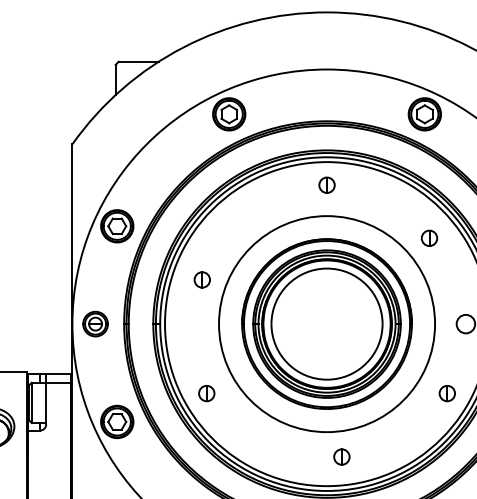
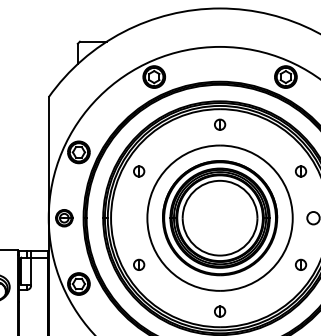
part: (430, 238) -> (301, 171), moved
part: (202, 279) -> (139, 171), moved
part: (342, 456) -> (220, 311), moved

